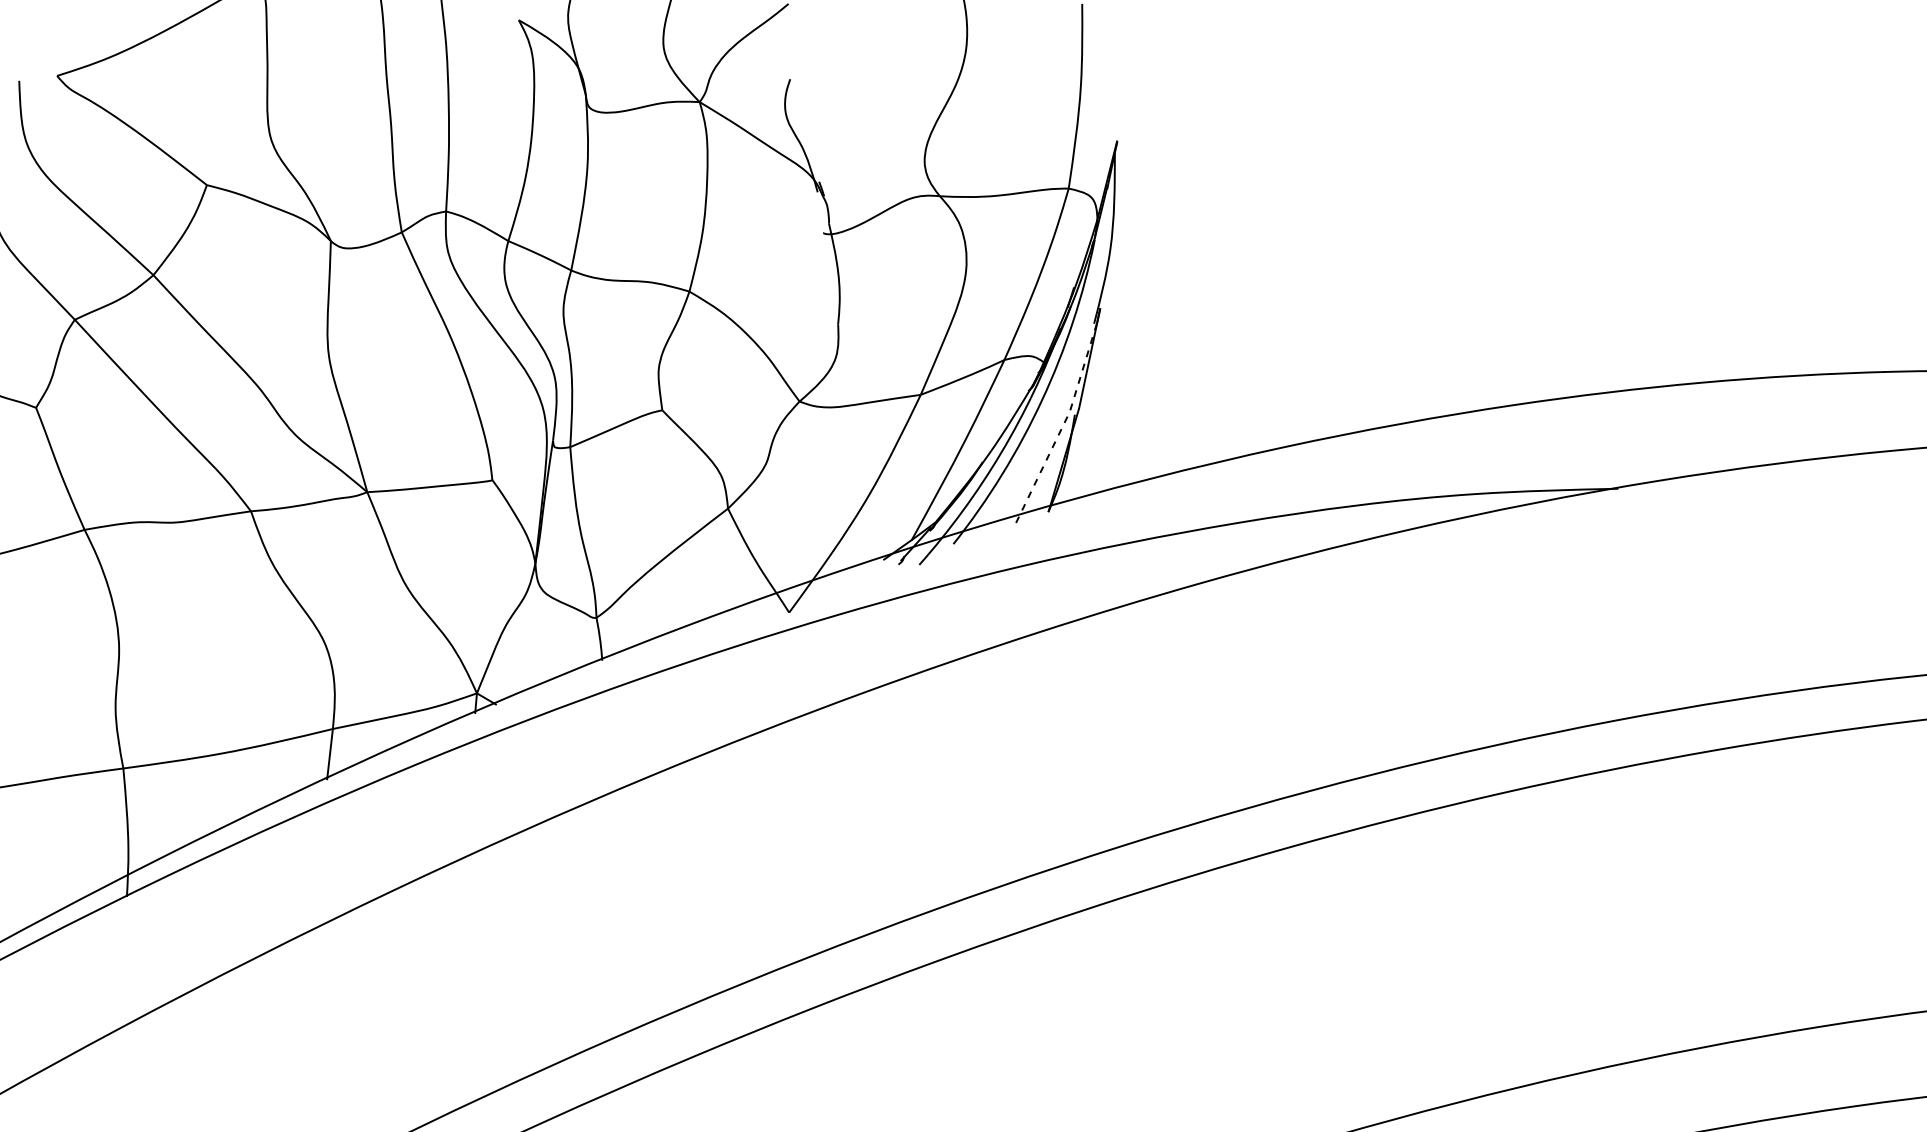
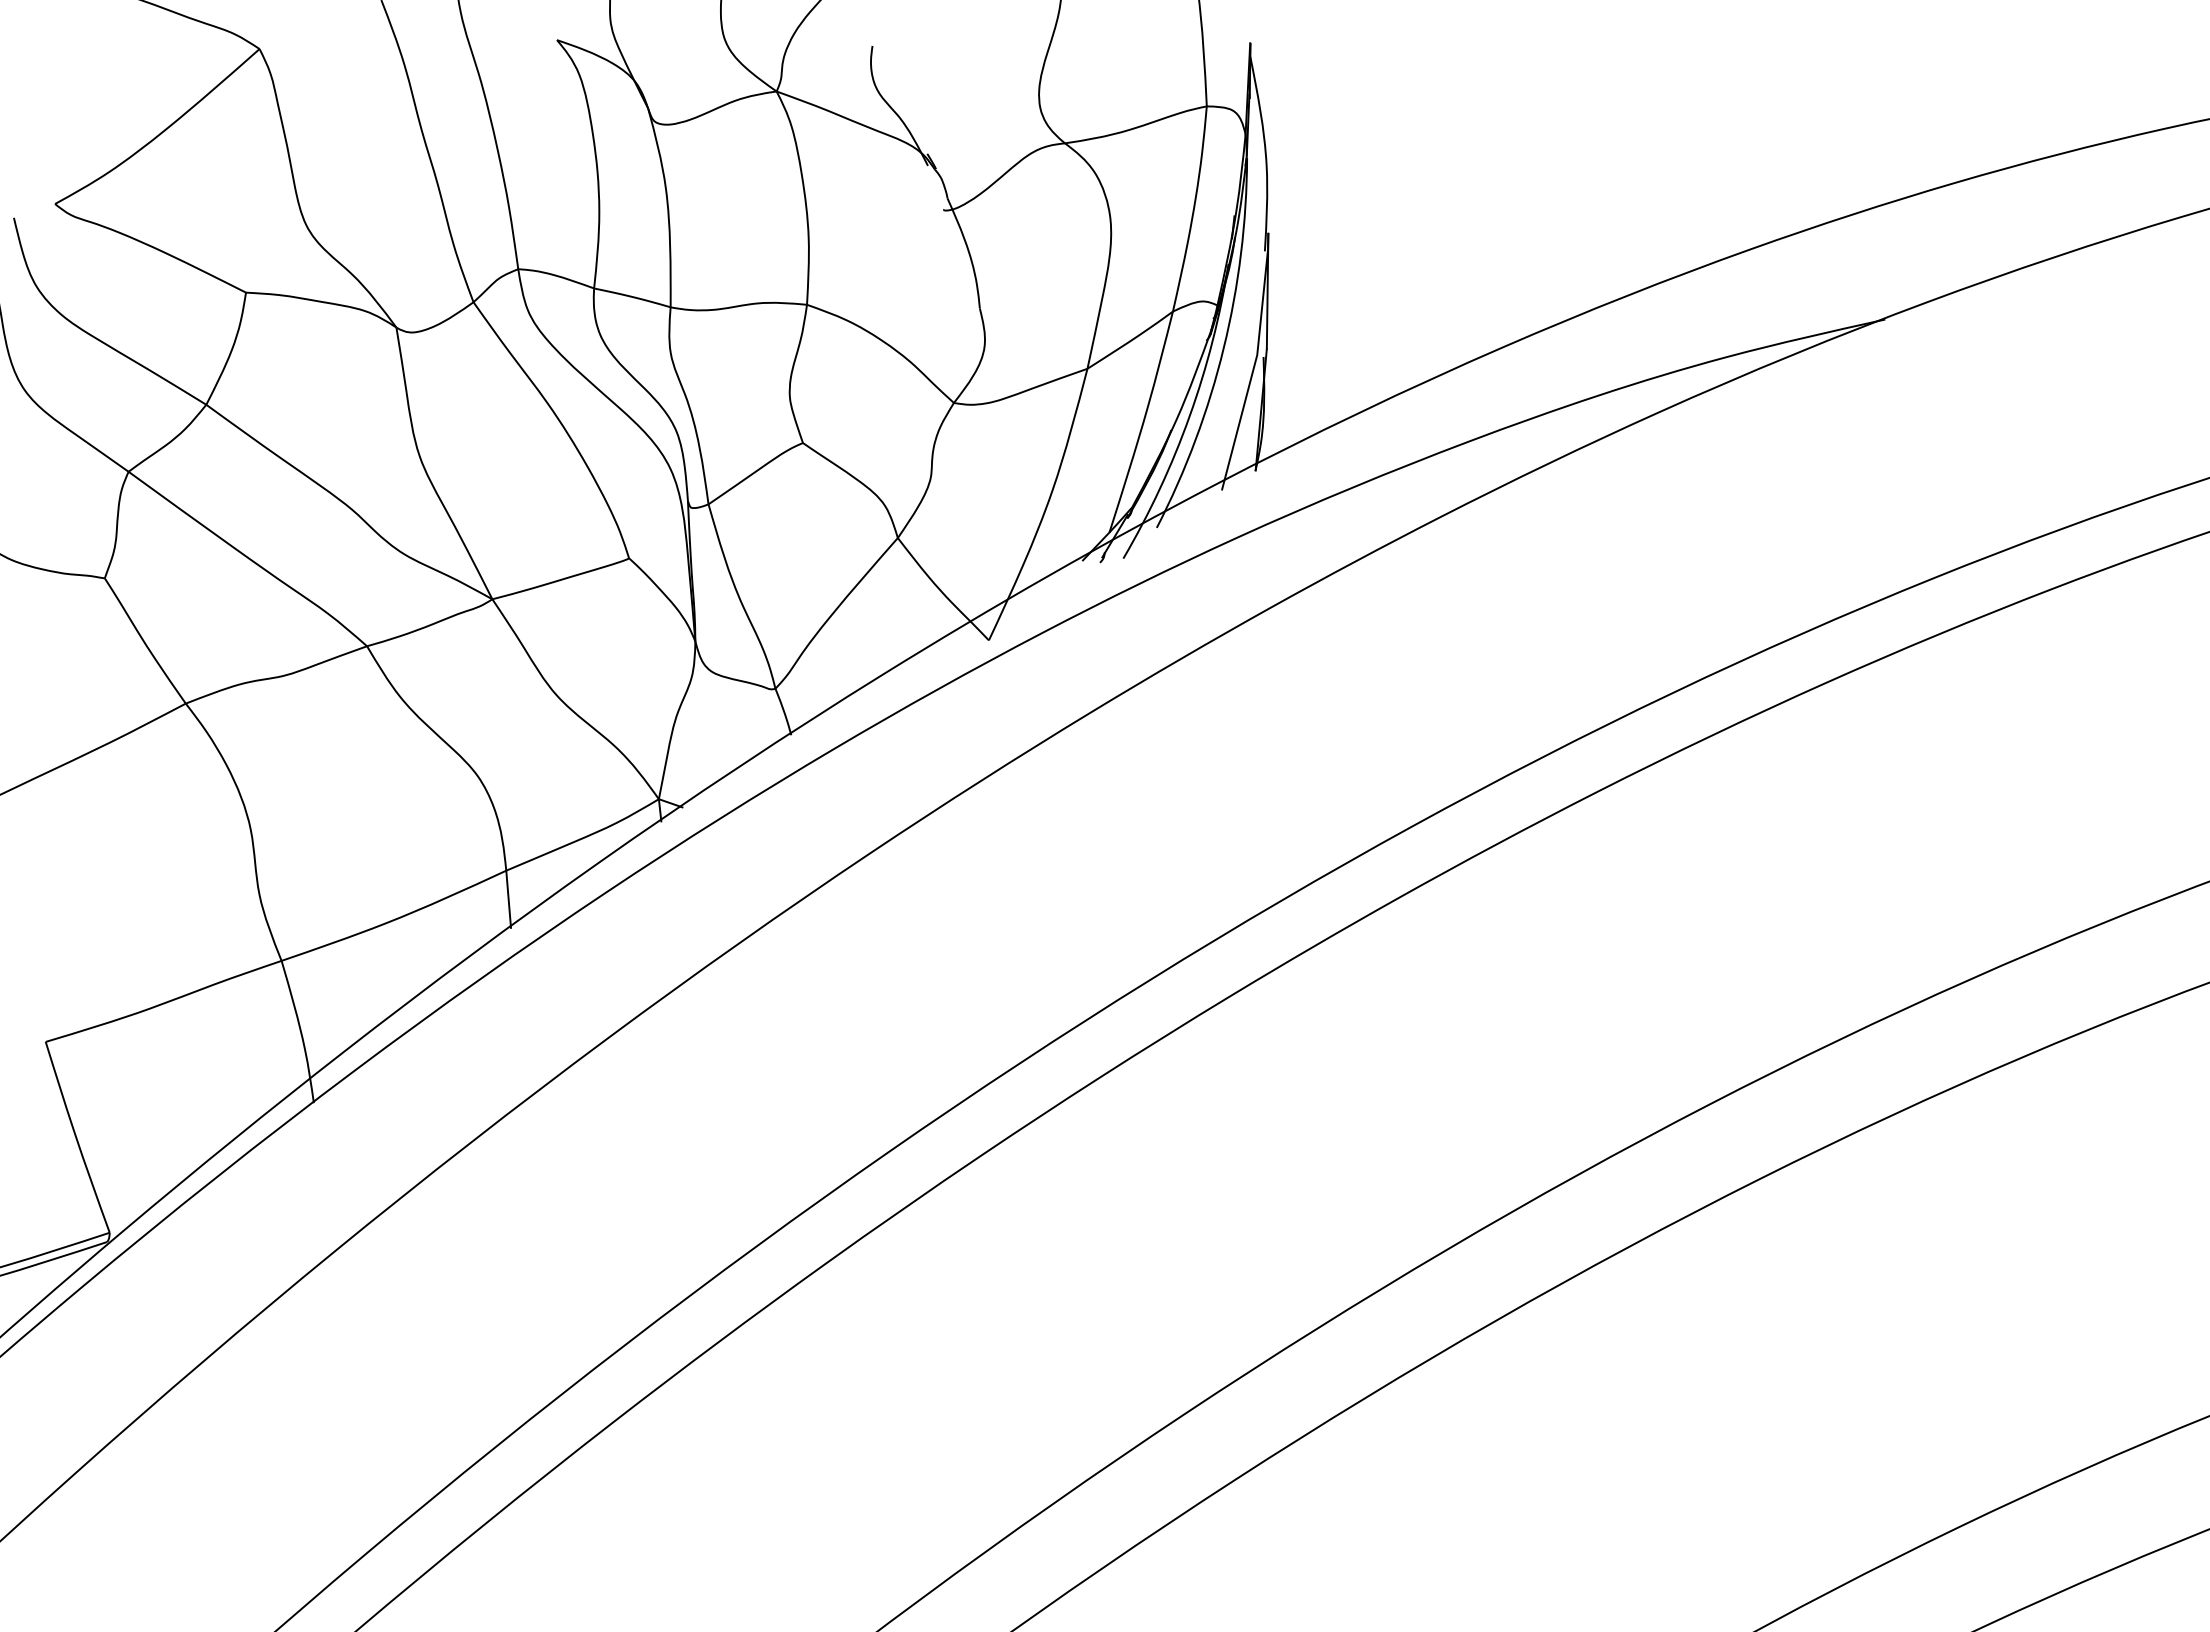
line: (1063, 424) -> (1253, 370), dashed -> solid

